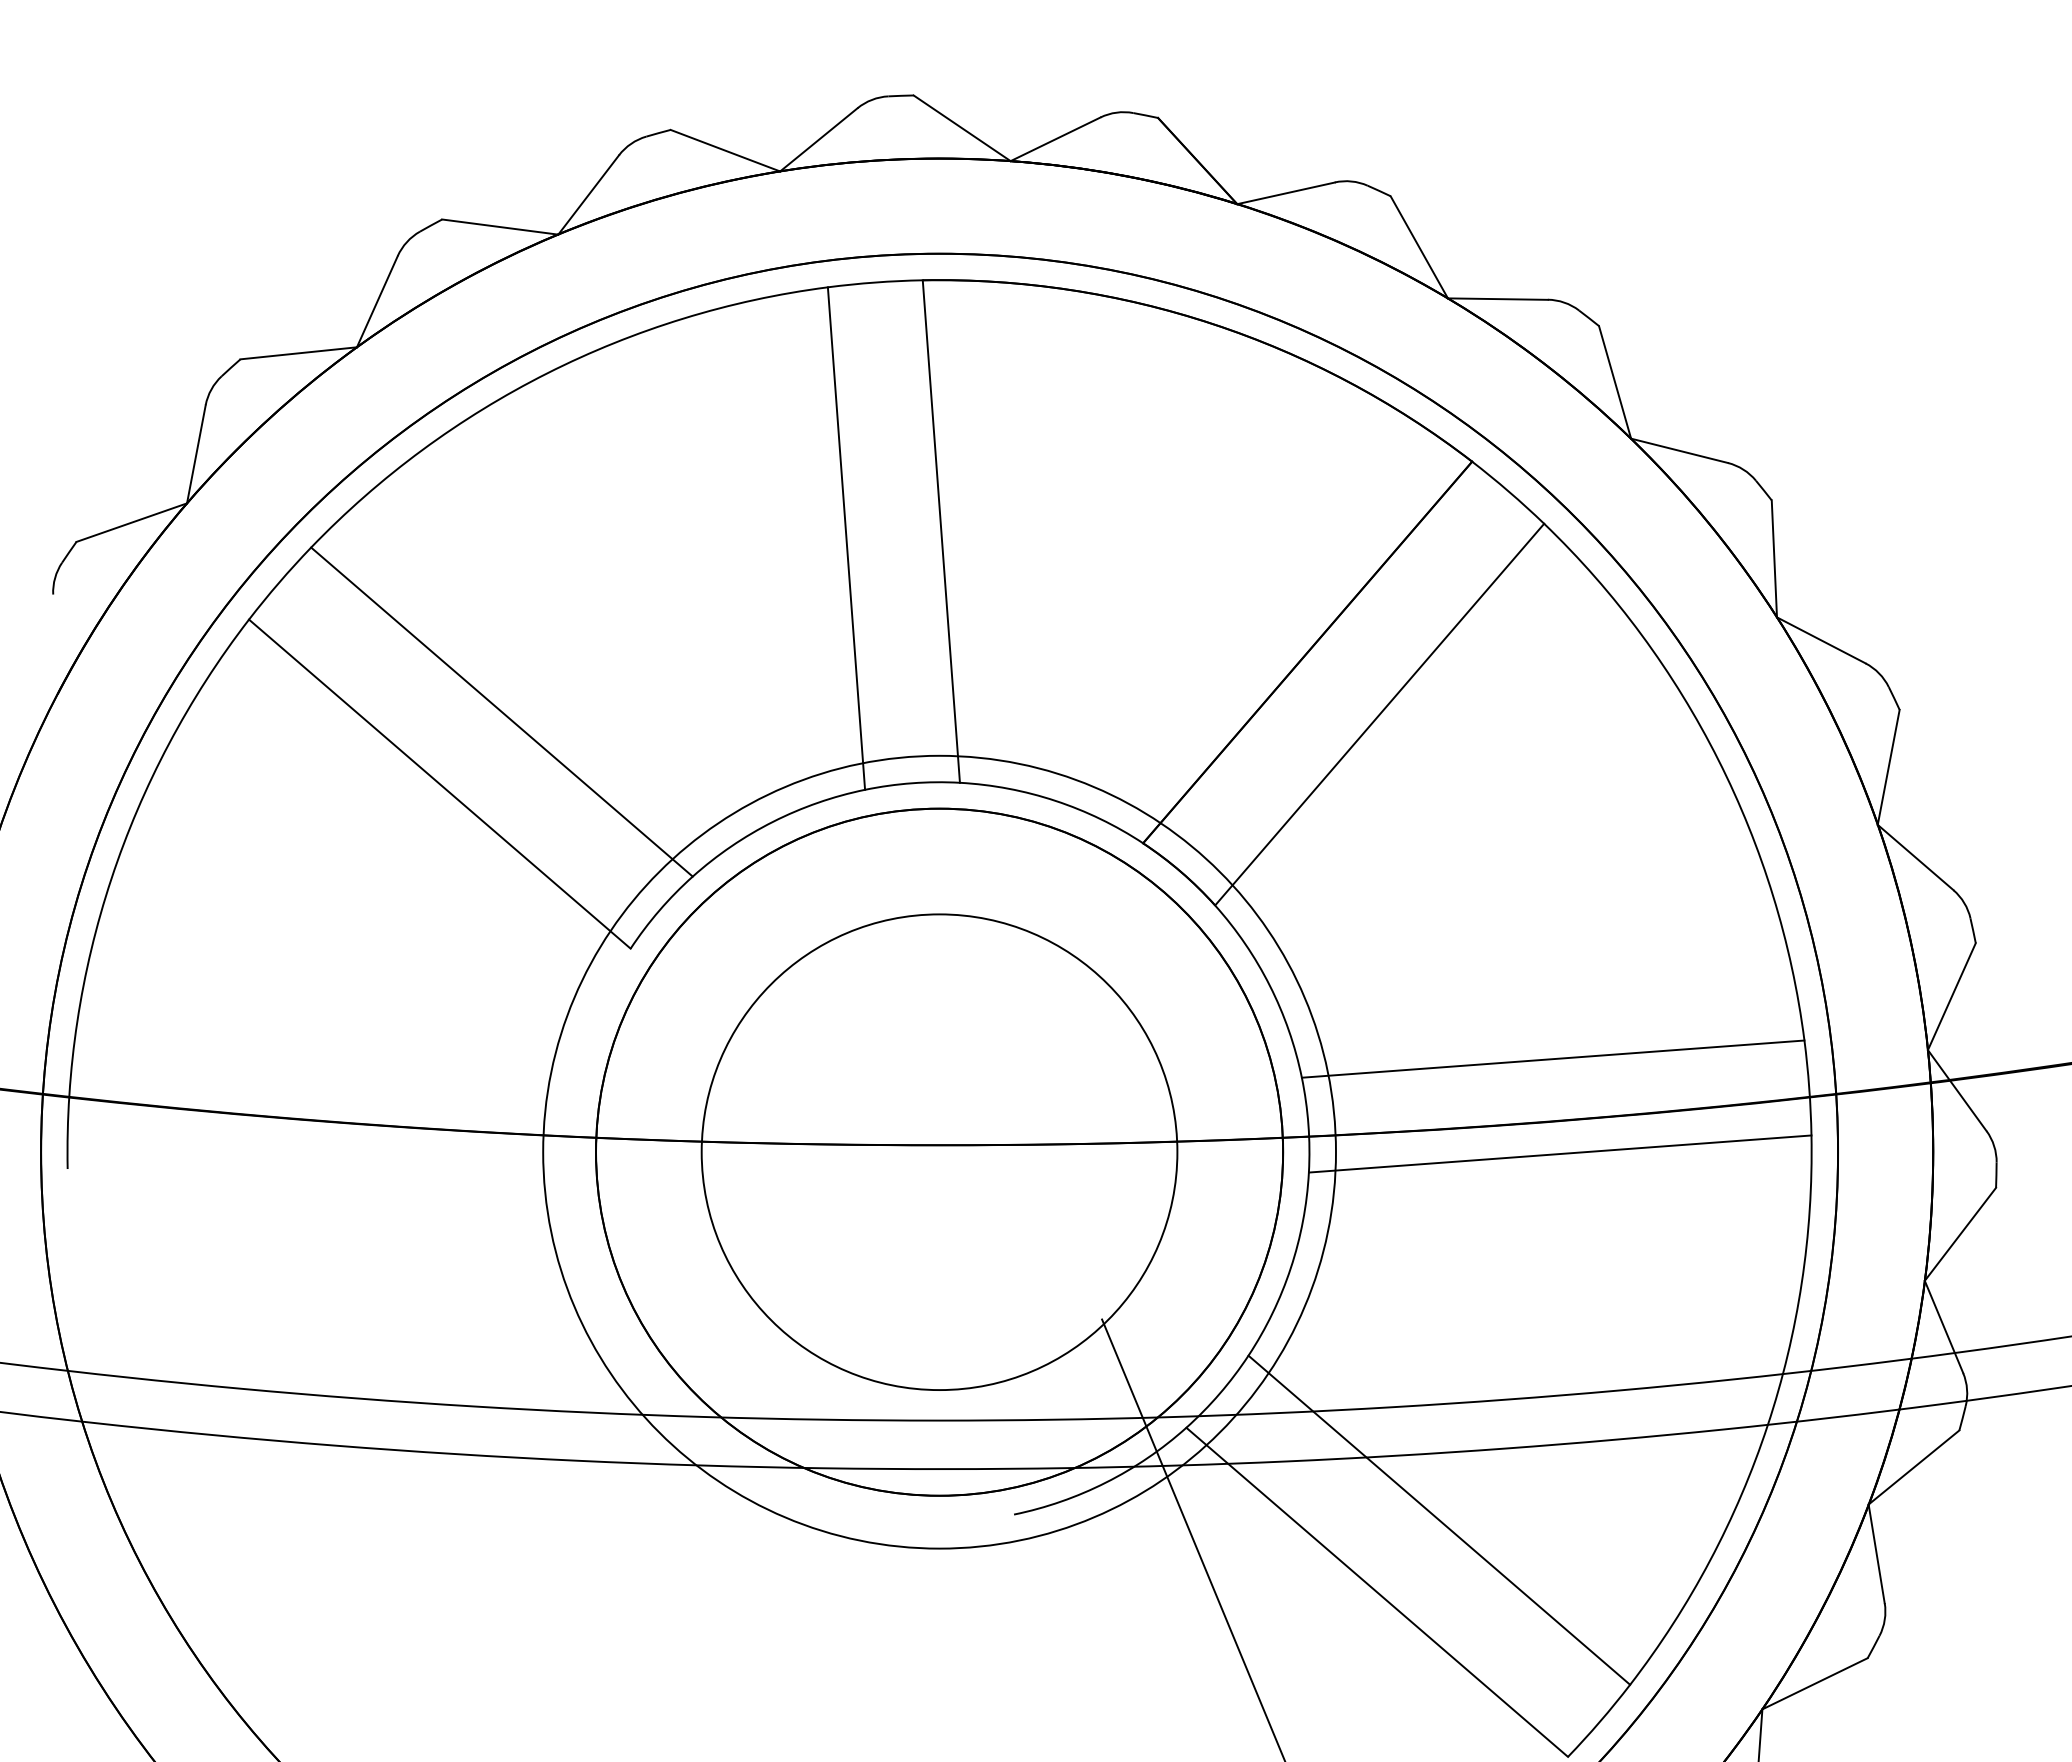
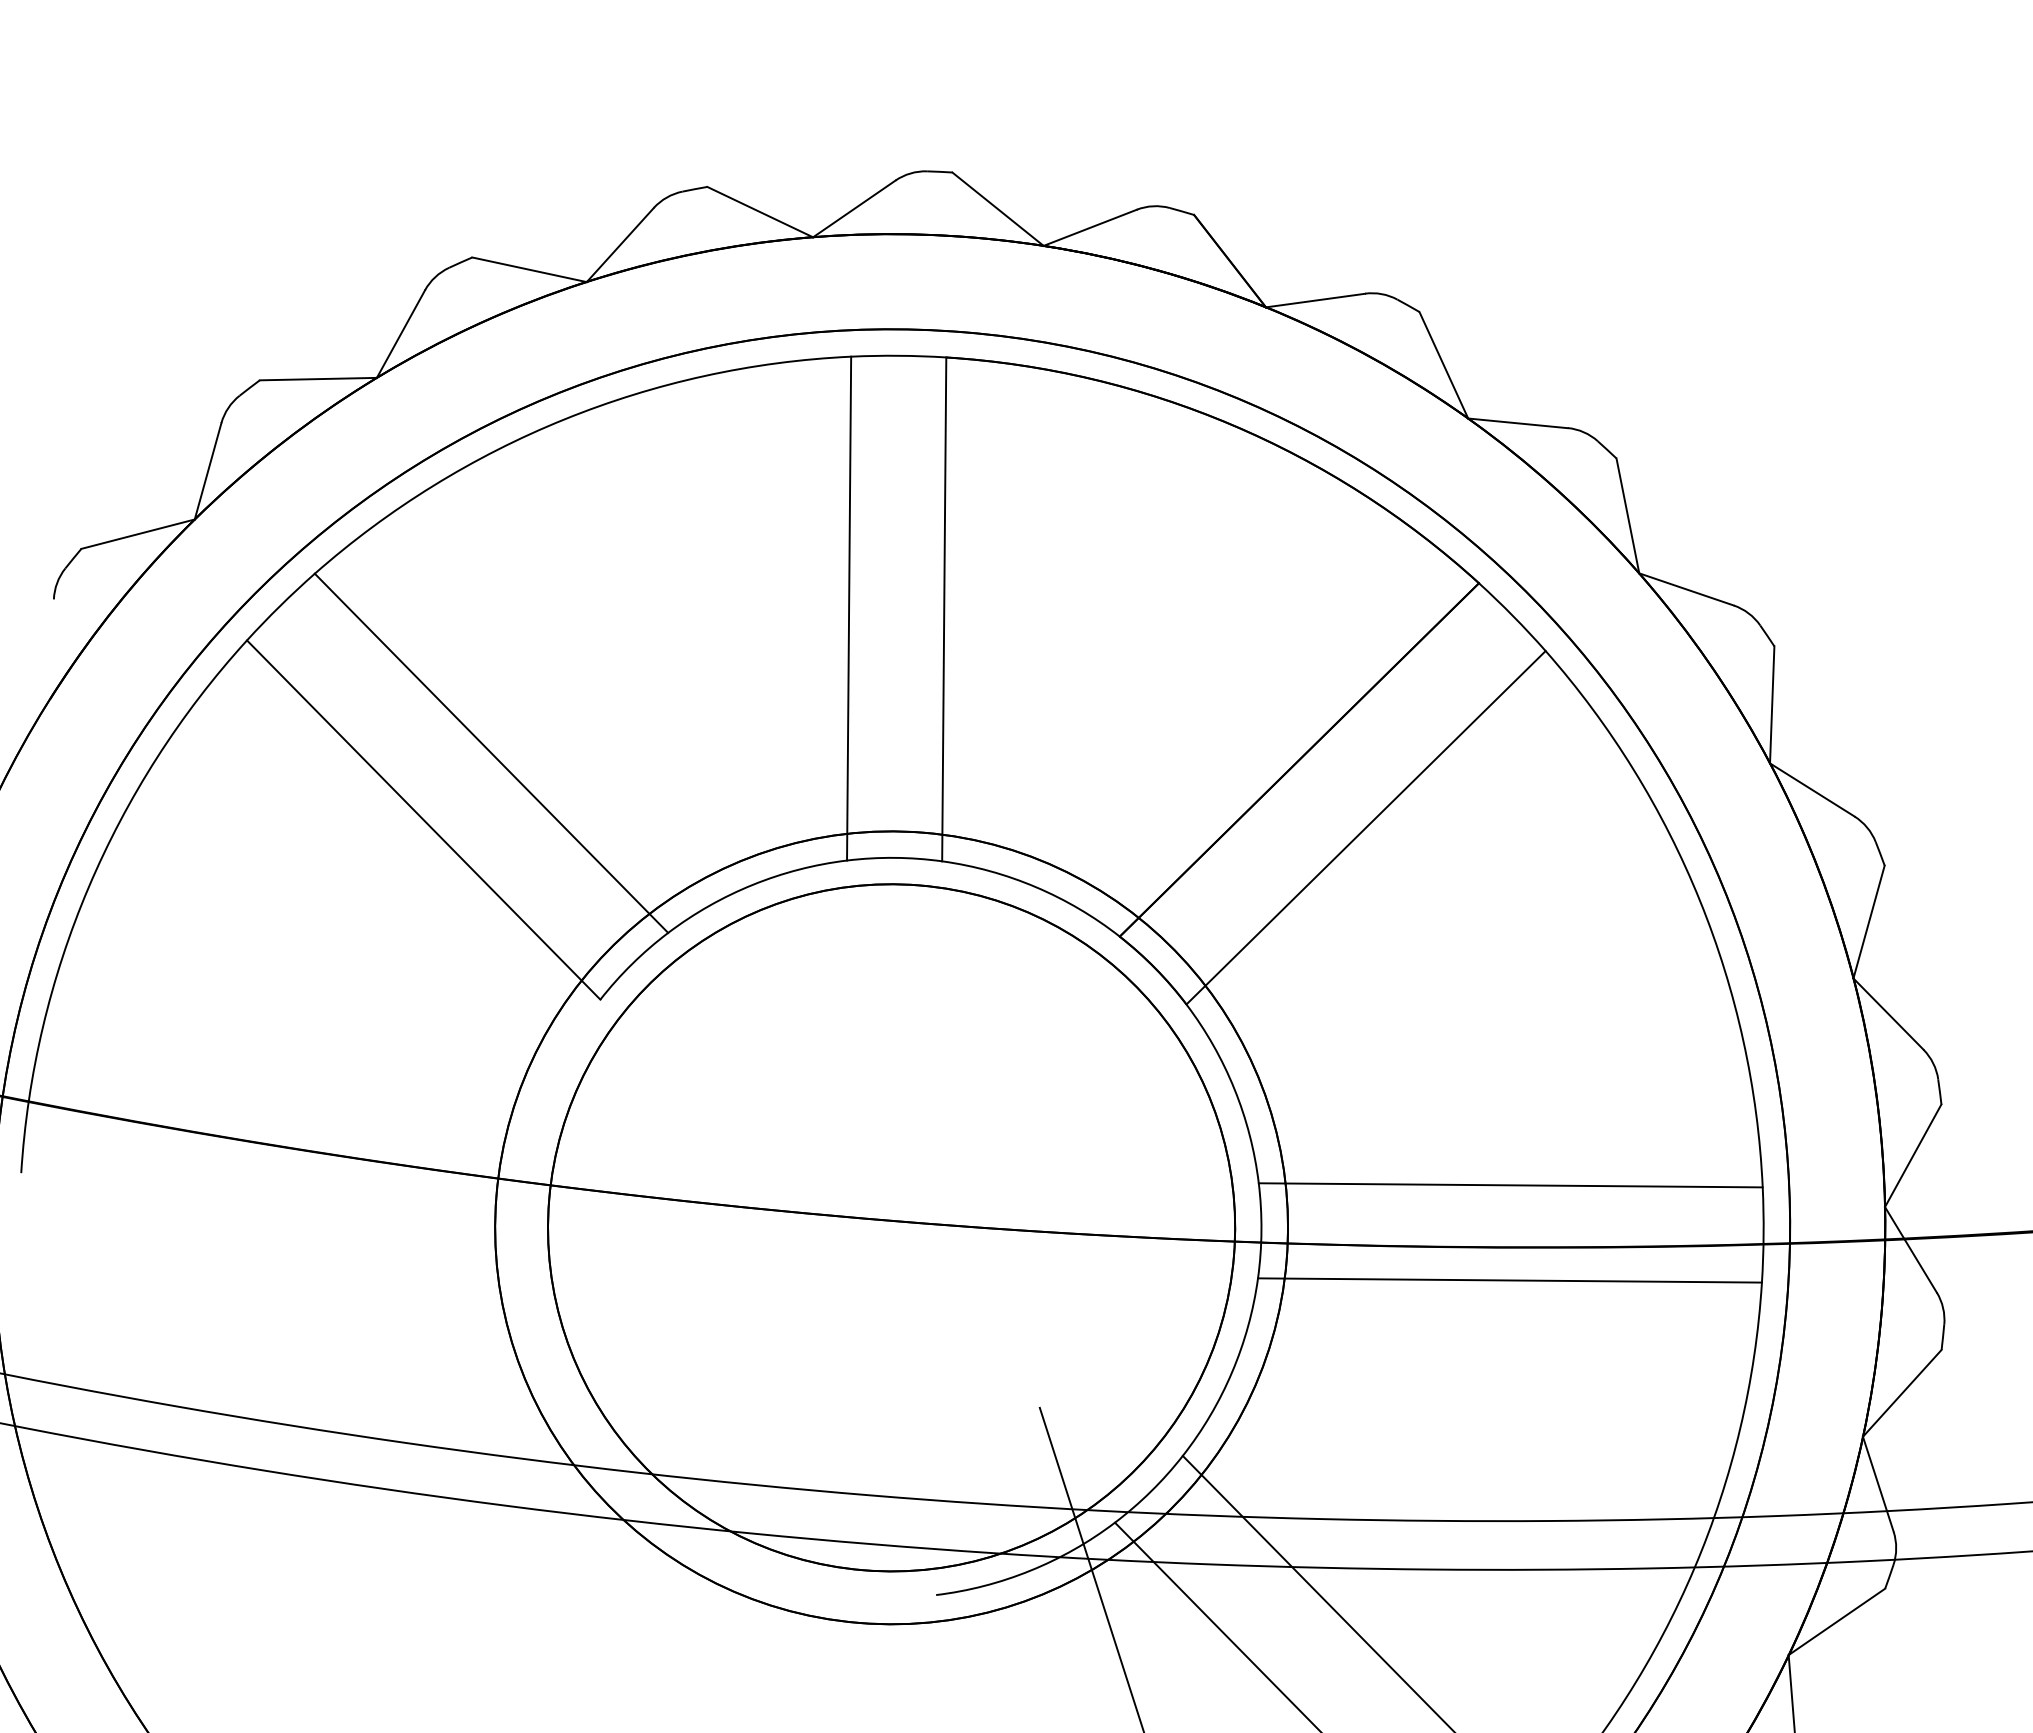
circle: (939, 1151) -> (891, 1227), size x1.67

